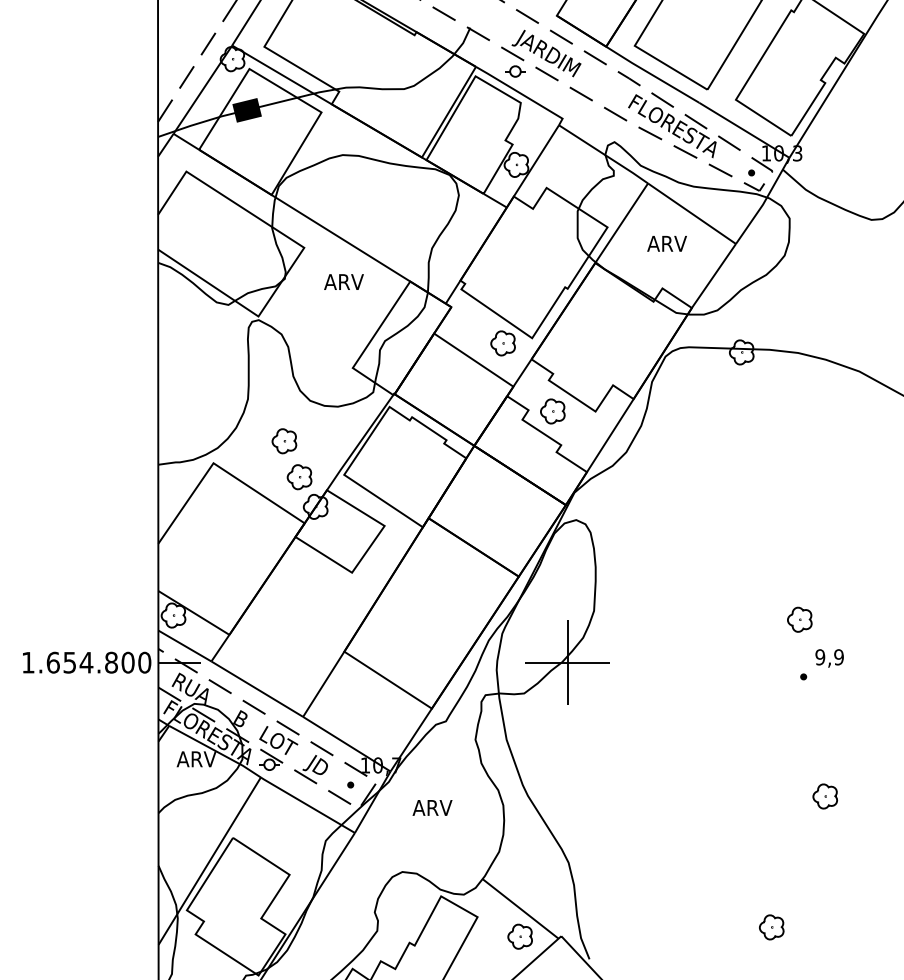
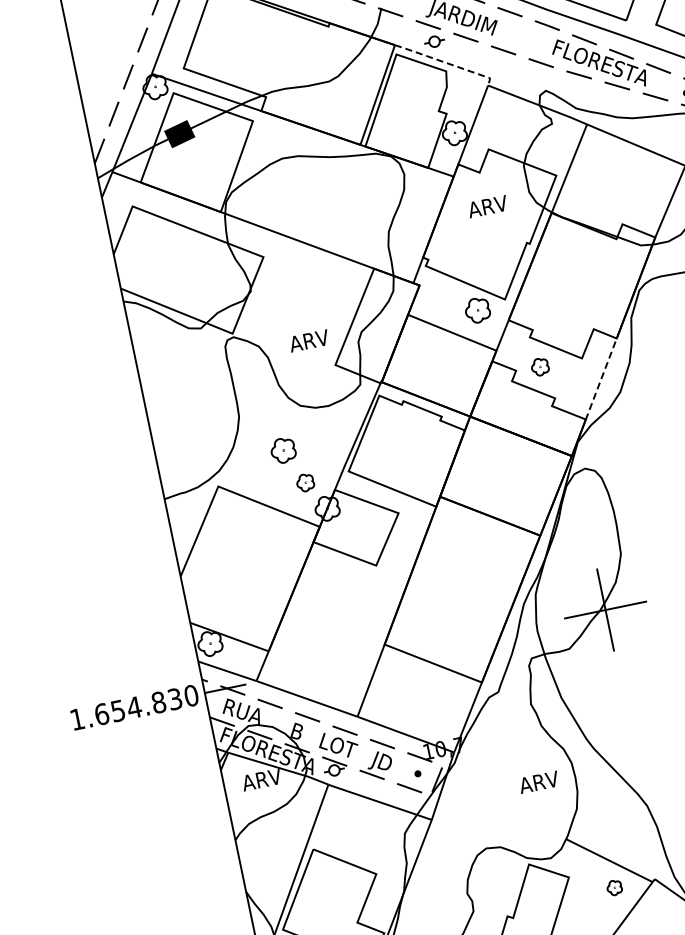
line: (522, 94) -> (446, 62), solid -> dashed
text: (666, 243) -> (487, 206), moved
text: (343, 281) -> (308, 340), moved
part: (552, 411) -> (539, 367), size x0.7
line: (610, 435) -> (601, 378), solid -> dashed
part: (299, 477) -> (305, 483), size x0.7
text: (127, 662) -> (174, 699), 1.654.800 -> 1.654.830
text: (432, 807) -> (538, 781), moved
part: (519, 936) -> (613, 887), size x0.6

